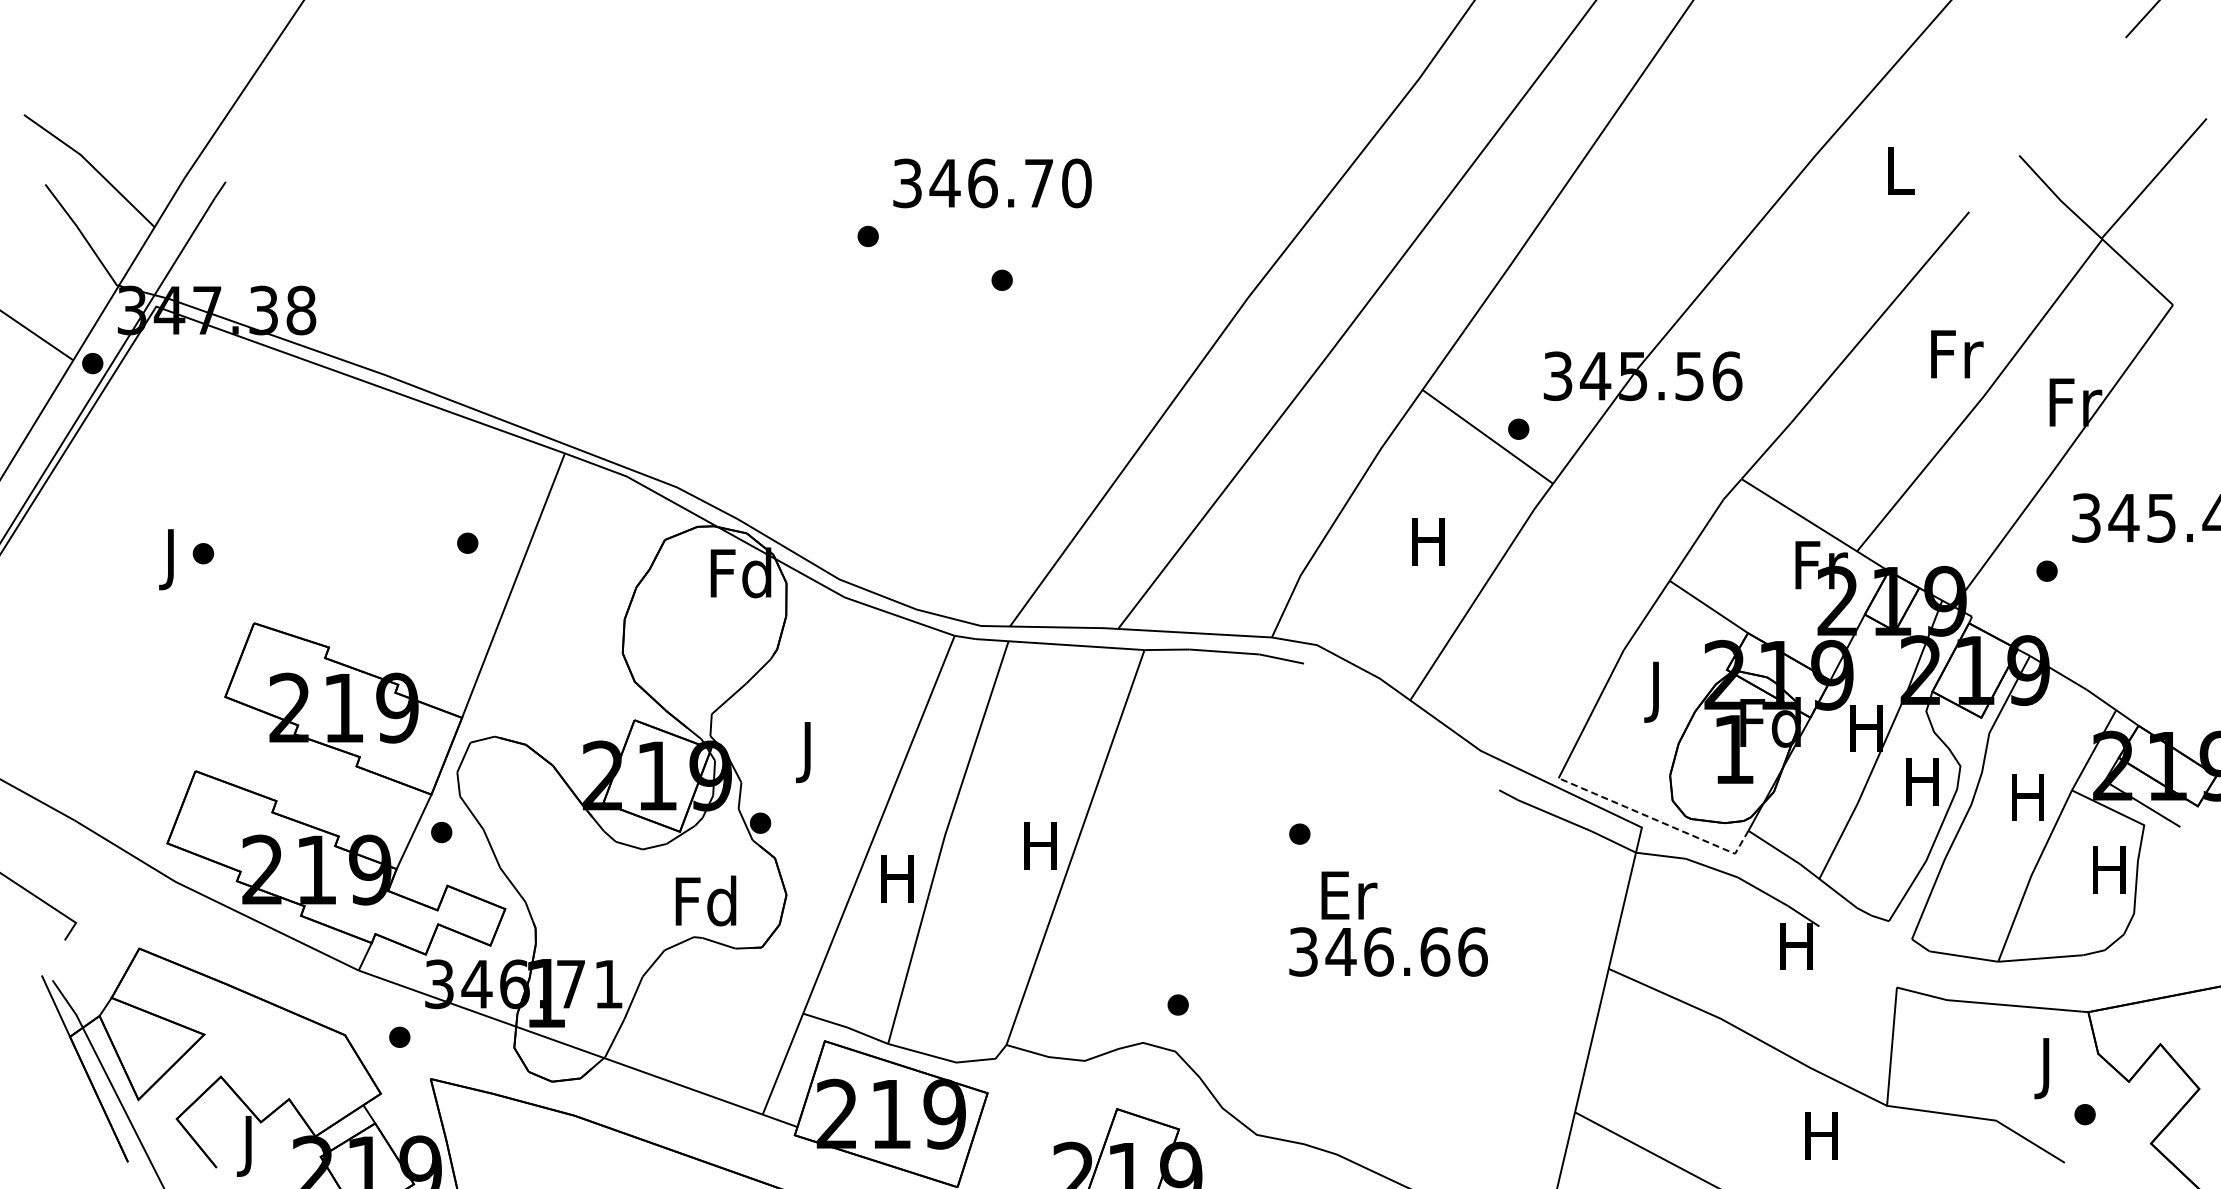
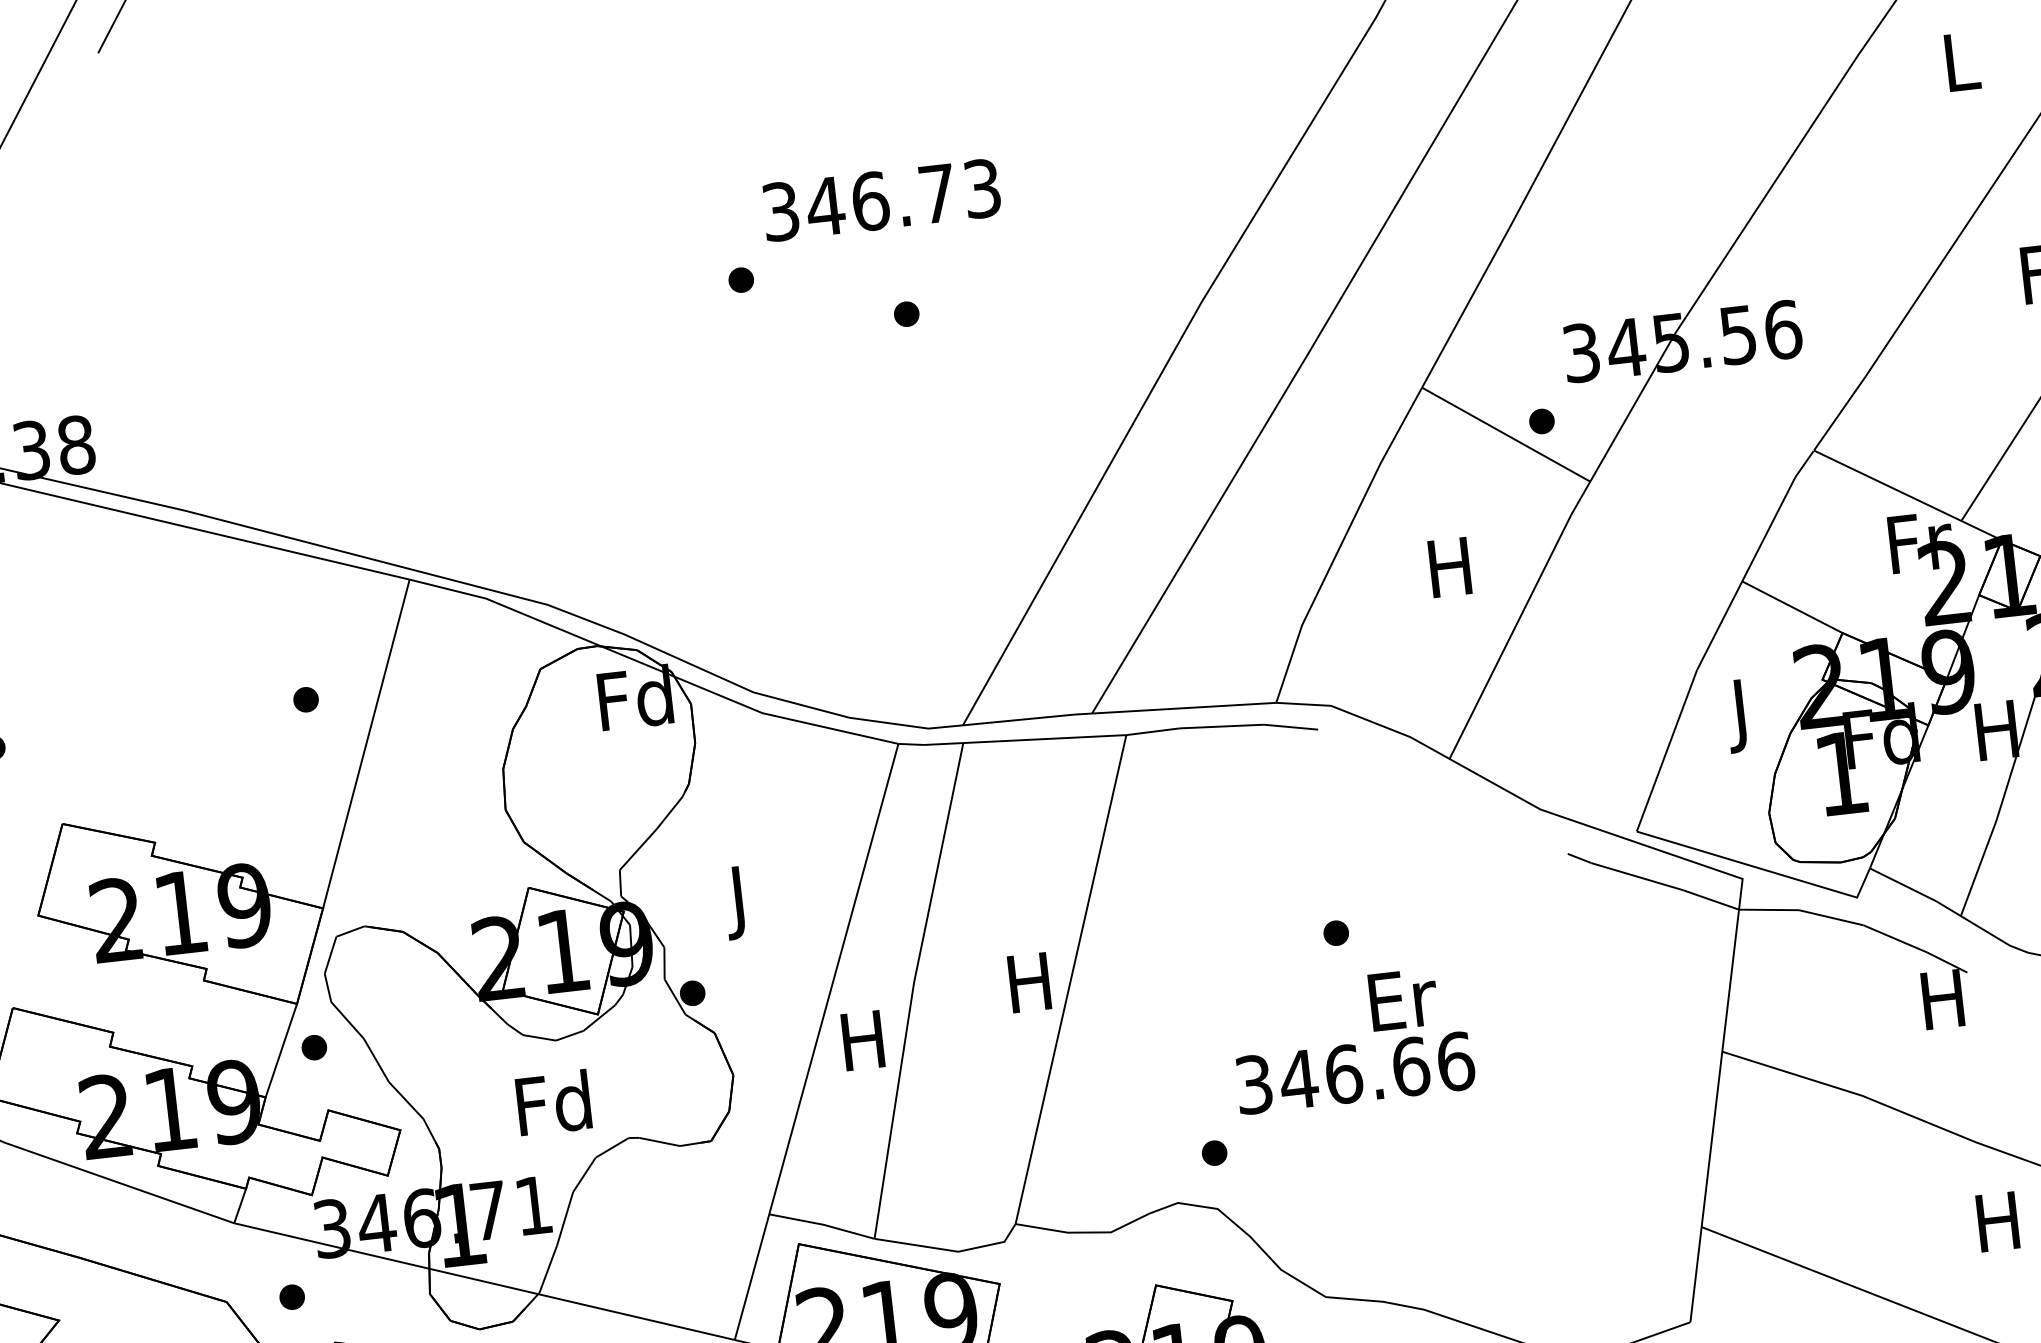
text: (1076, 183) -> (982, 188), 346.70 -> 346.73
line: (1659, 821) -> (1762, 869), dashed -> solid
text: (705, 900) -> (553, 1102), moved
text: (1388, 951) -> (1355, 1072), moved

